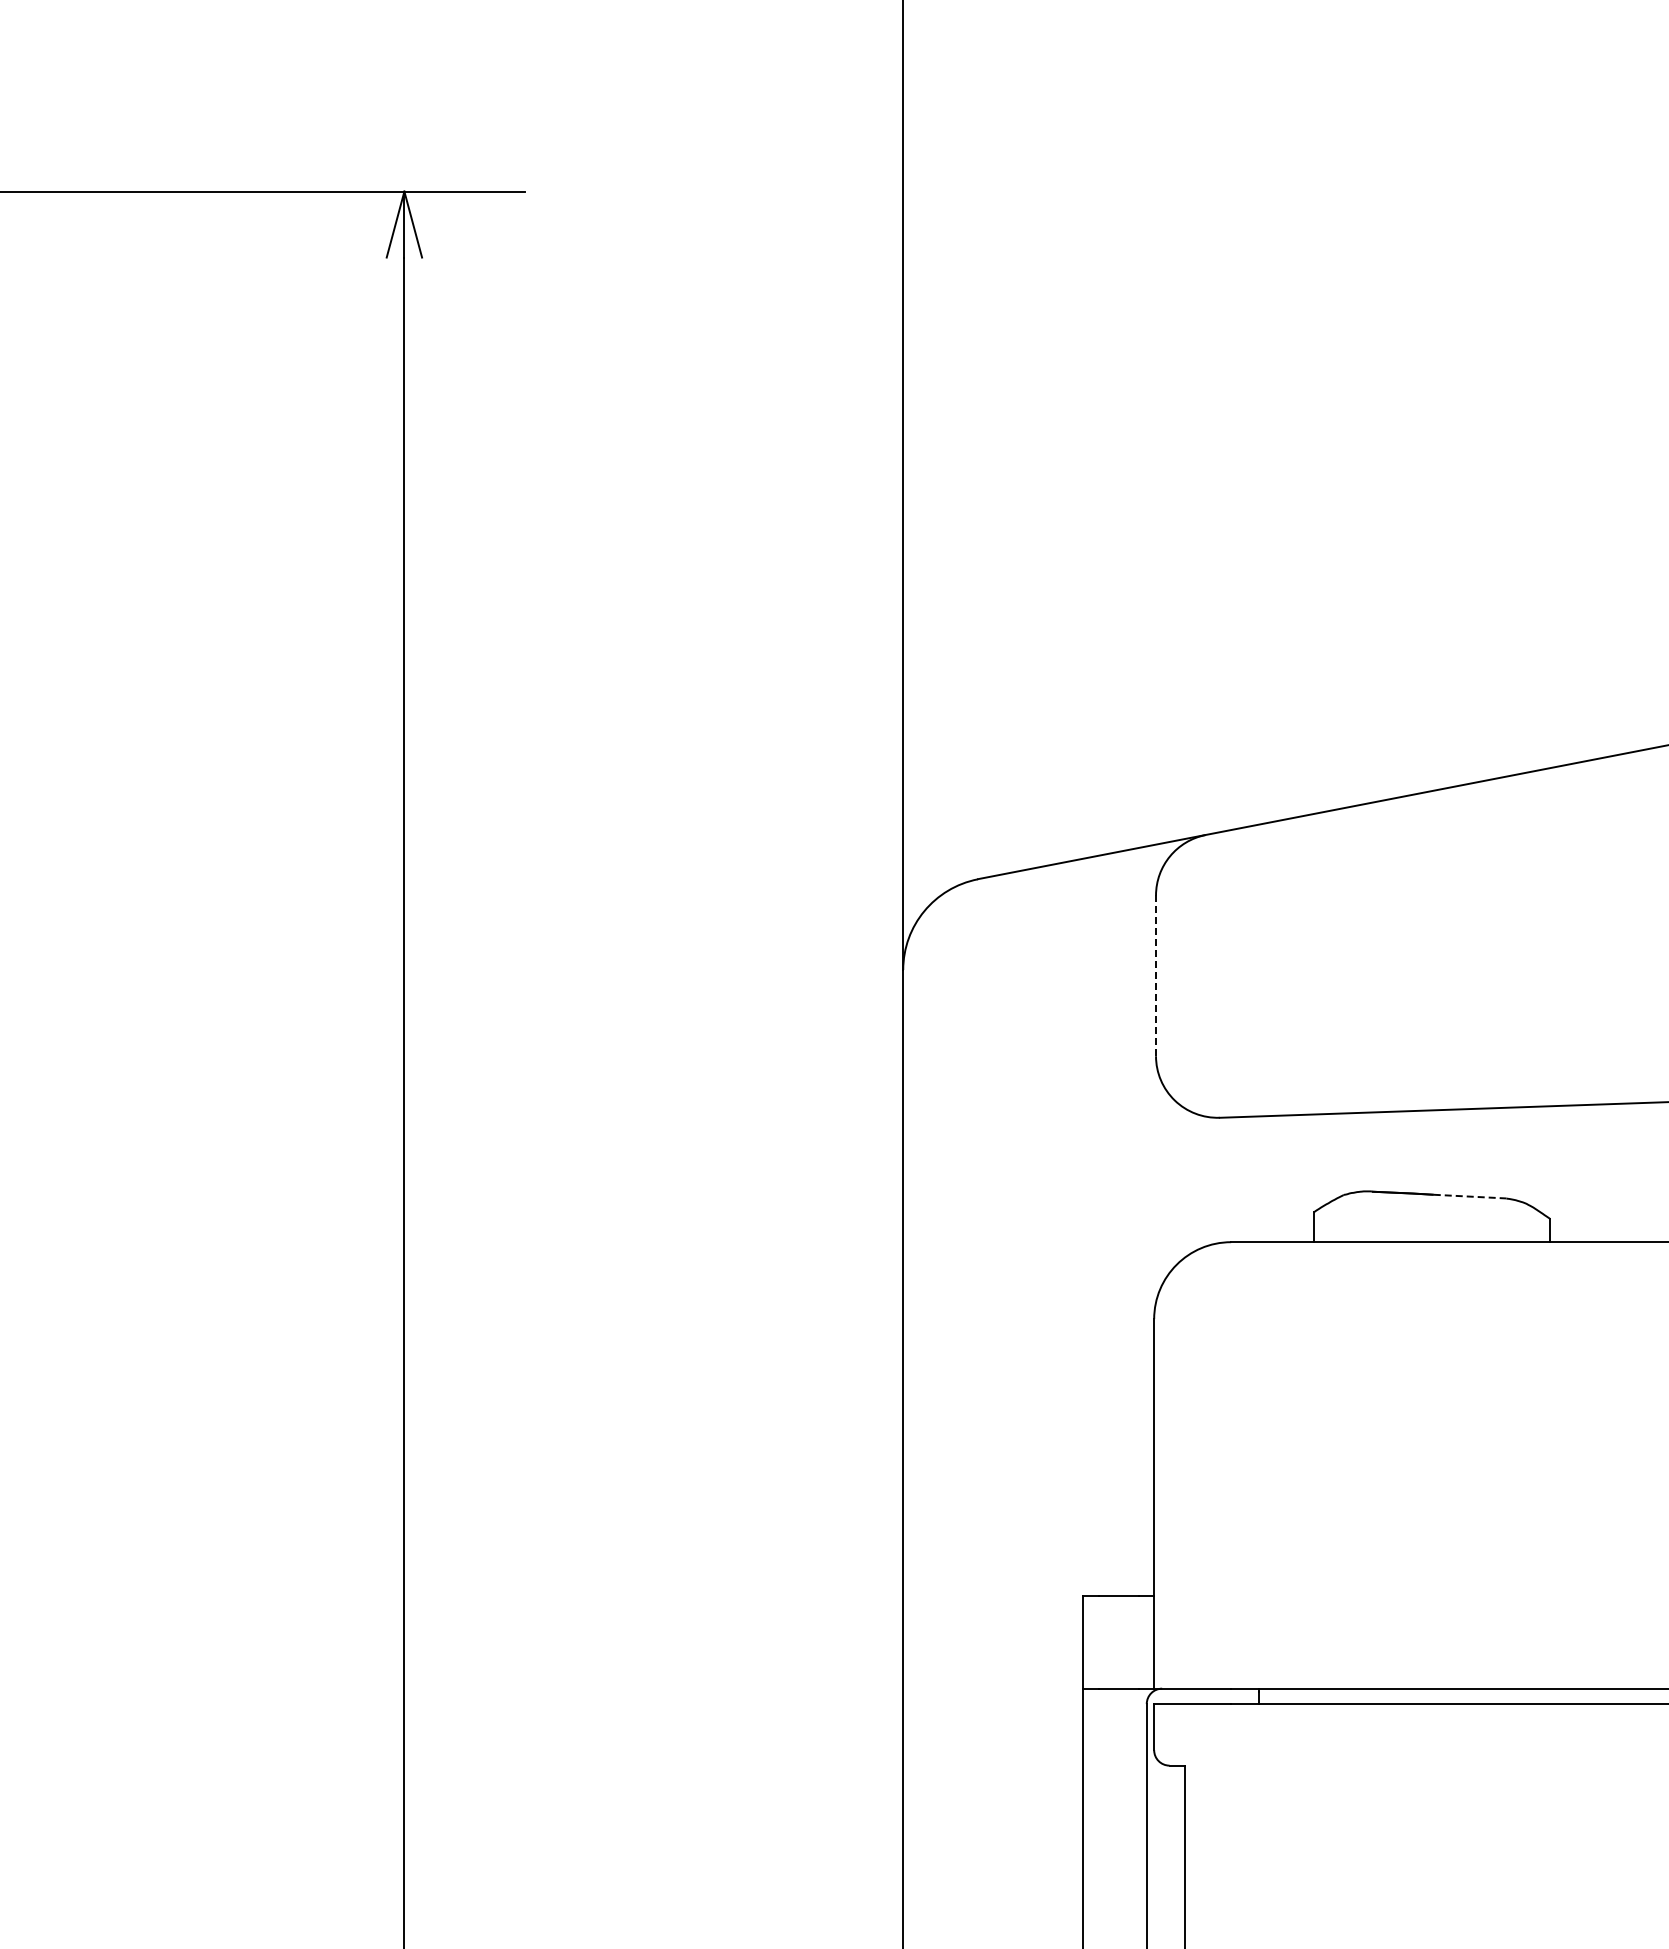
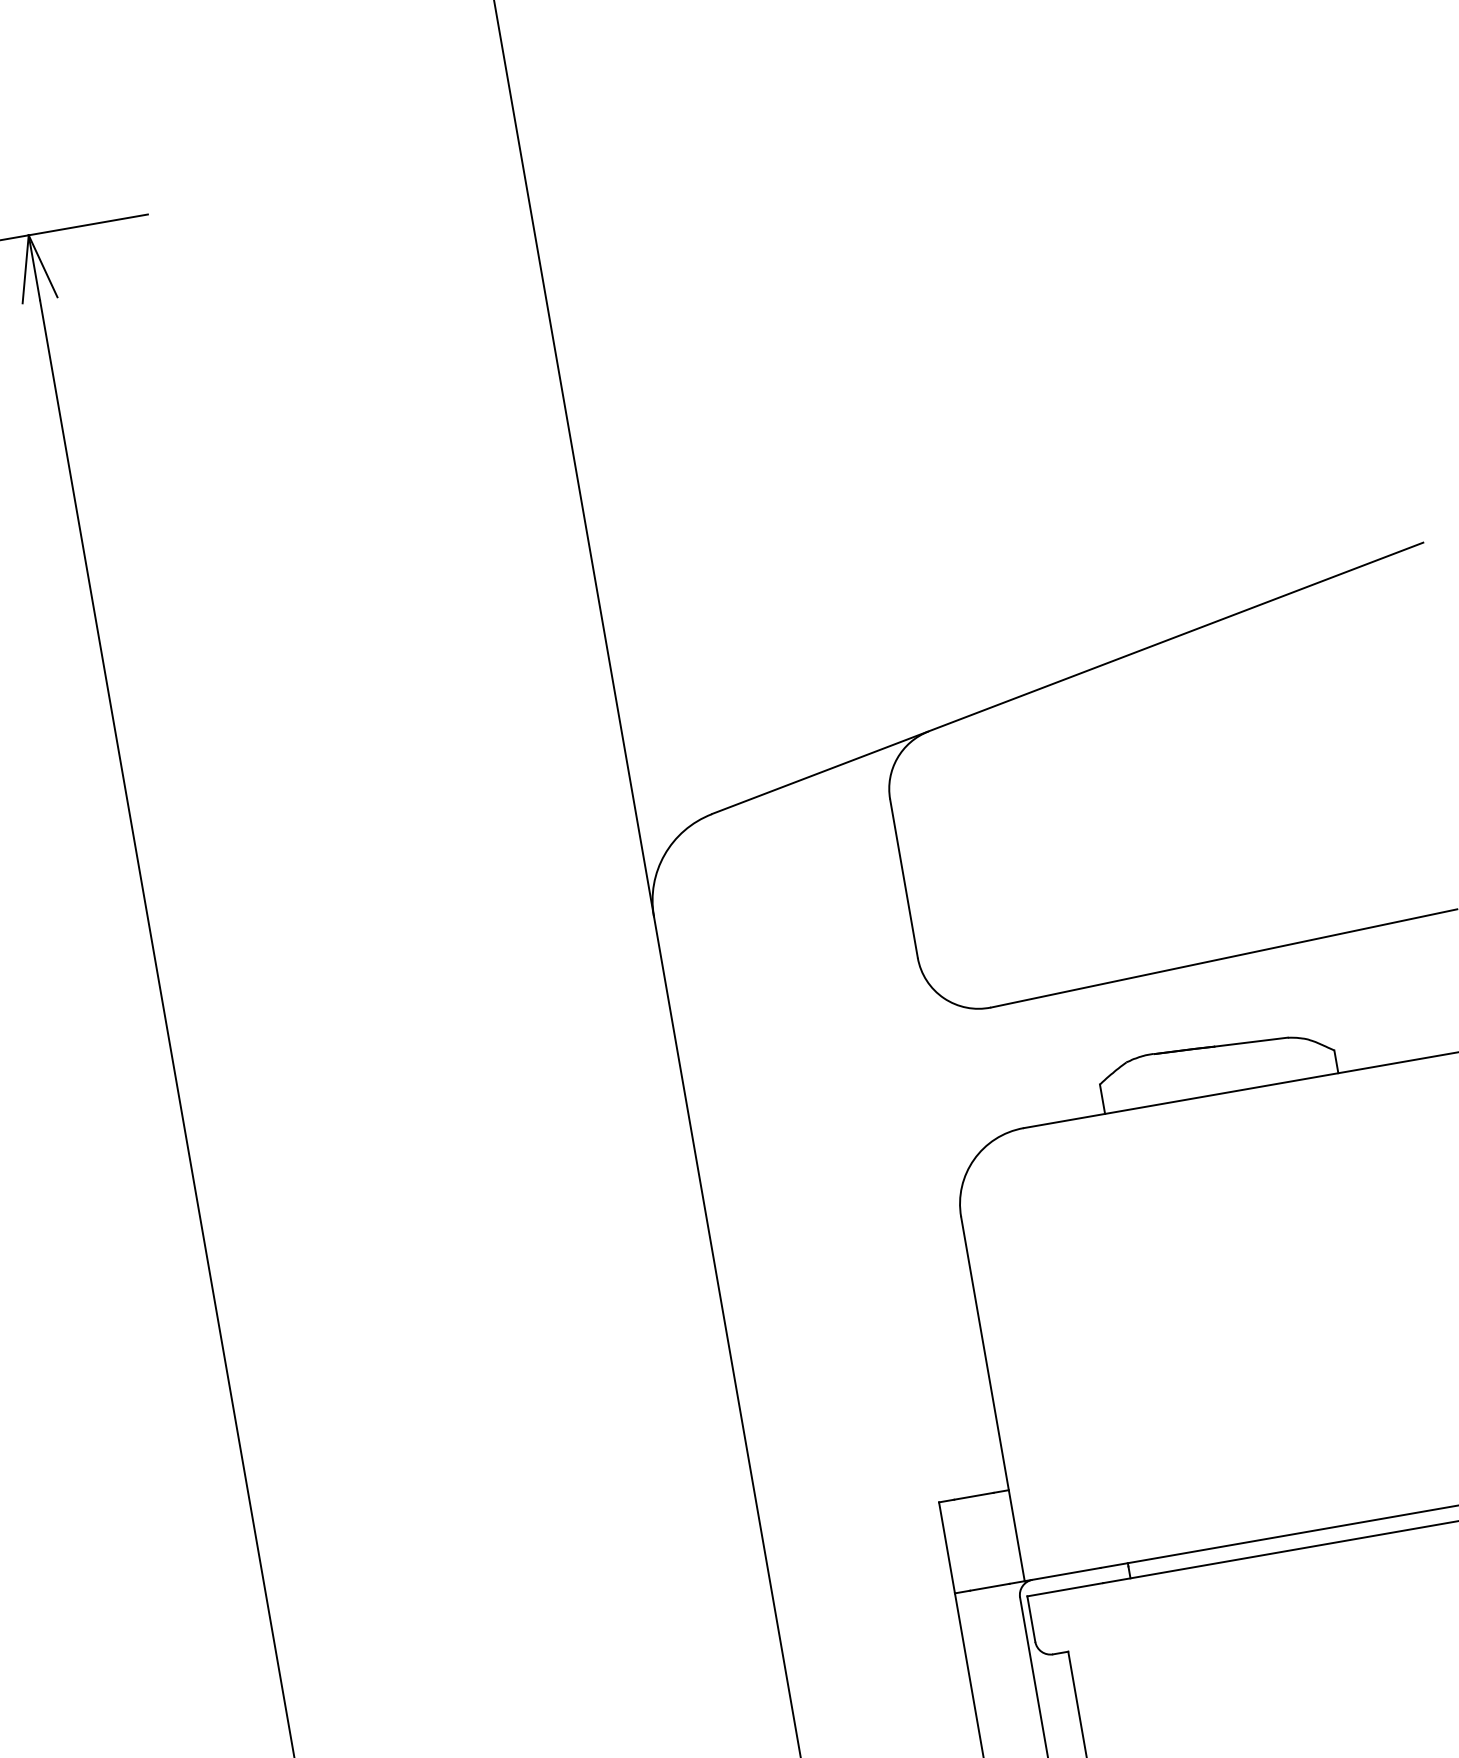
line: (1156, 975) -> (904, 878), dashed -> solid
line: (1470, 1196) -> (1251, 1041), dashed -> solid

